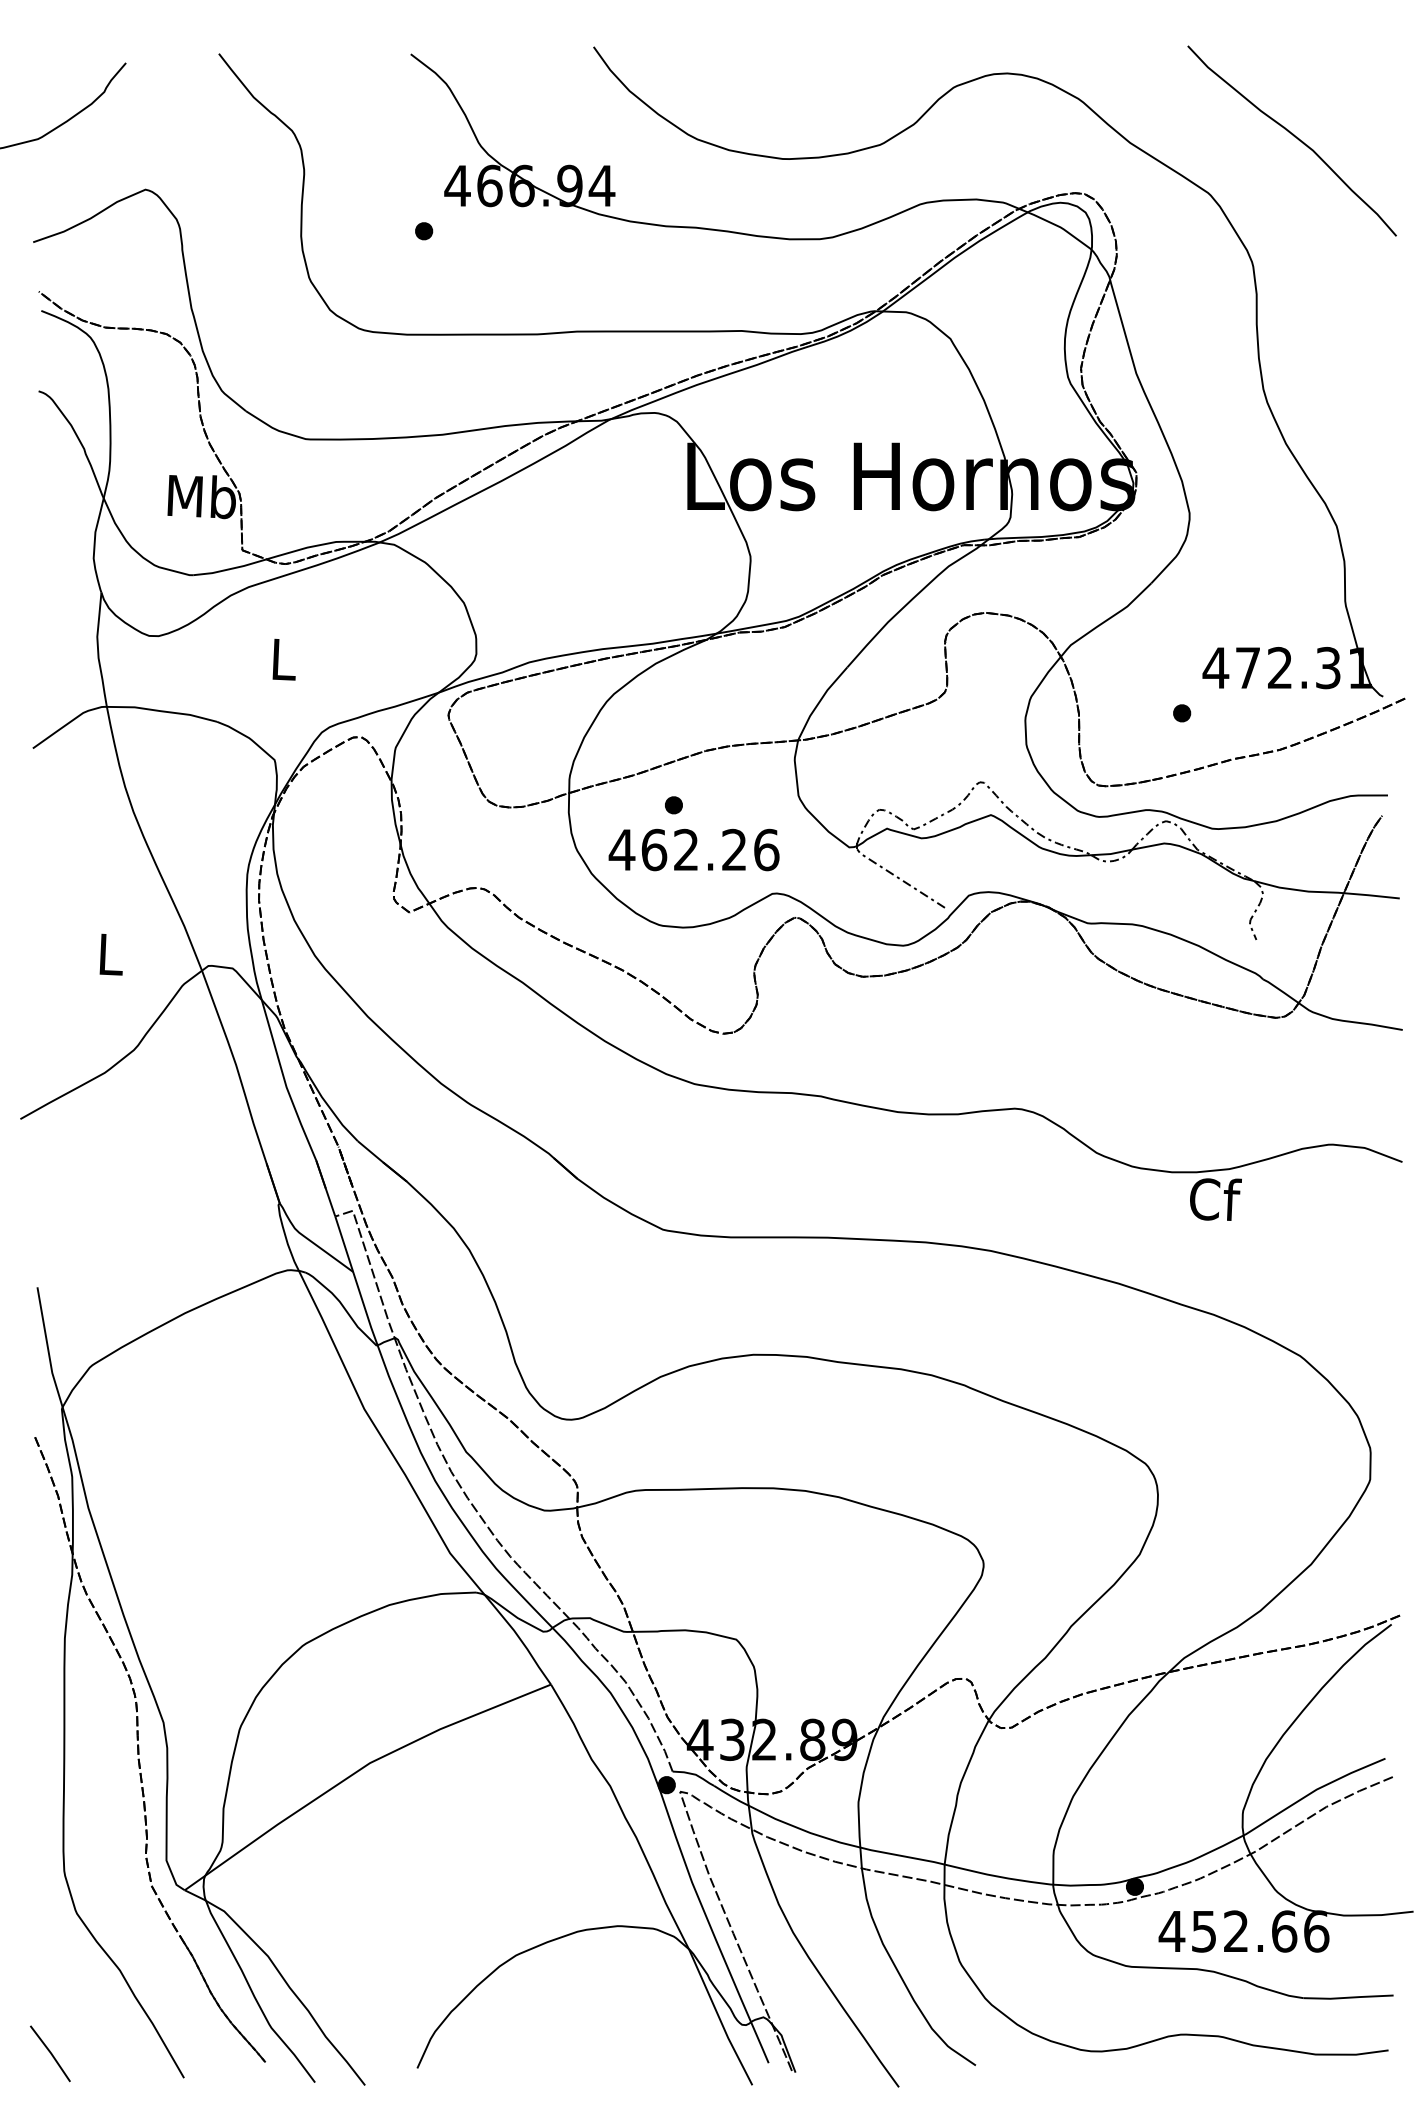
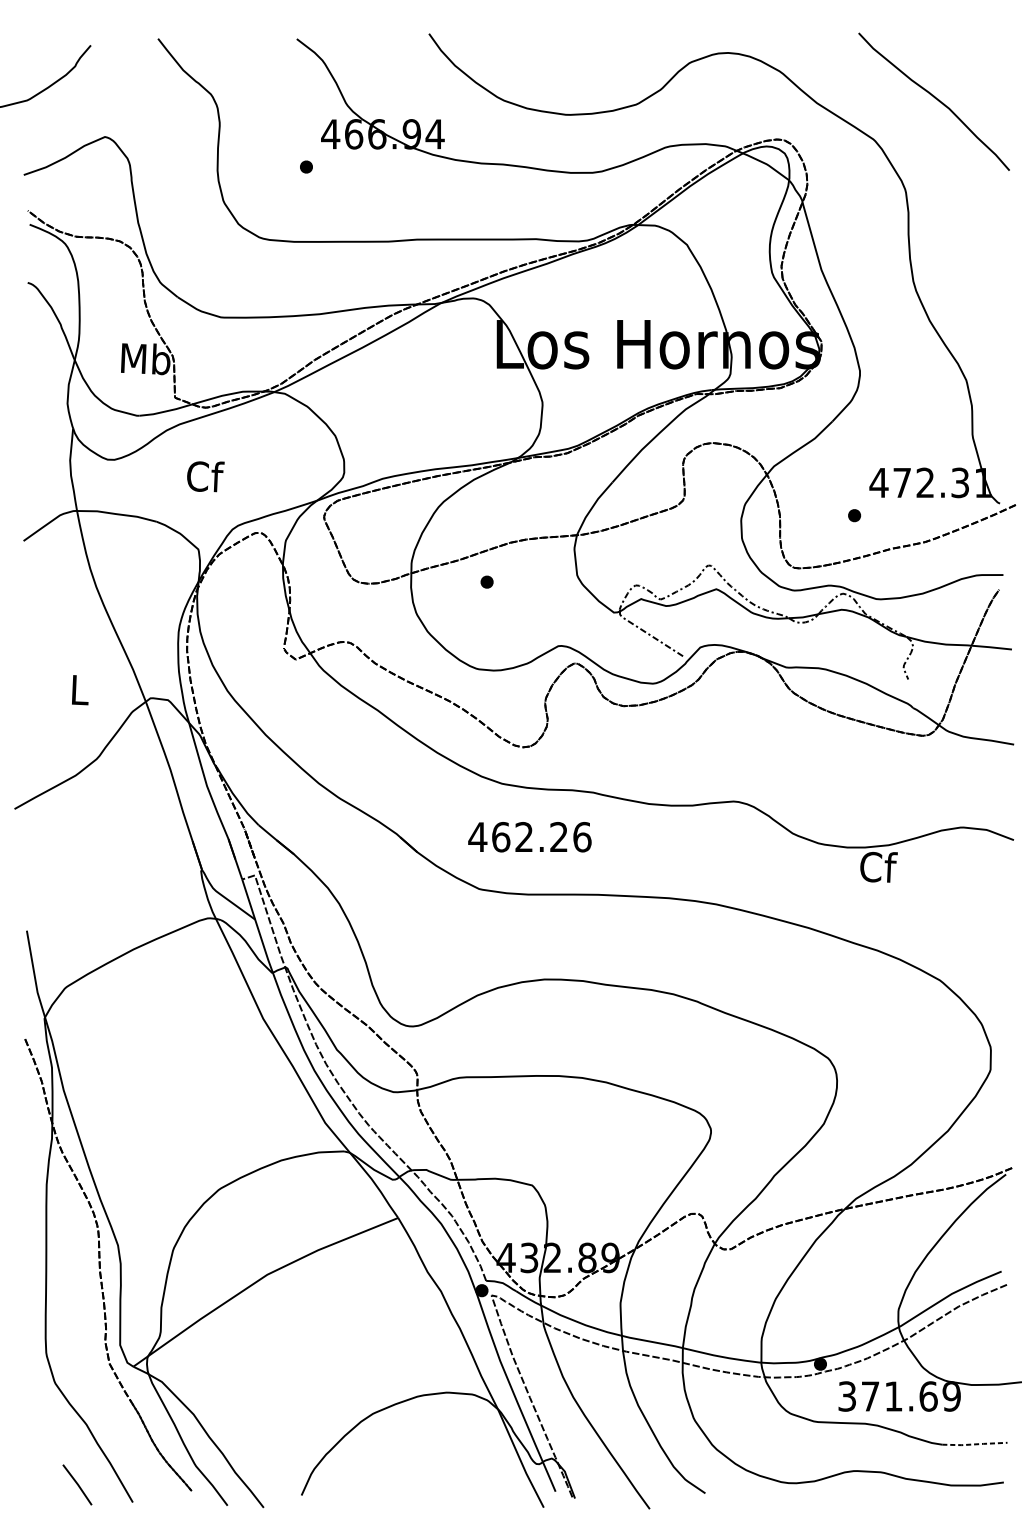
text: (284, 659) -> (205, 476), L -> Cf
text: (693, 849) -> (529, 836), moved
text: (1243, 1931) -> (898, 1396), 452.66 -> 371.69
line: (1348, 1997) -> (974, 1444), solid -> dashed
line: (50, 2053) -> (77, 1484), moved

